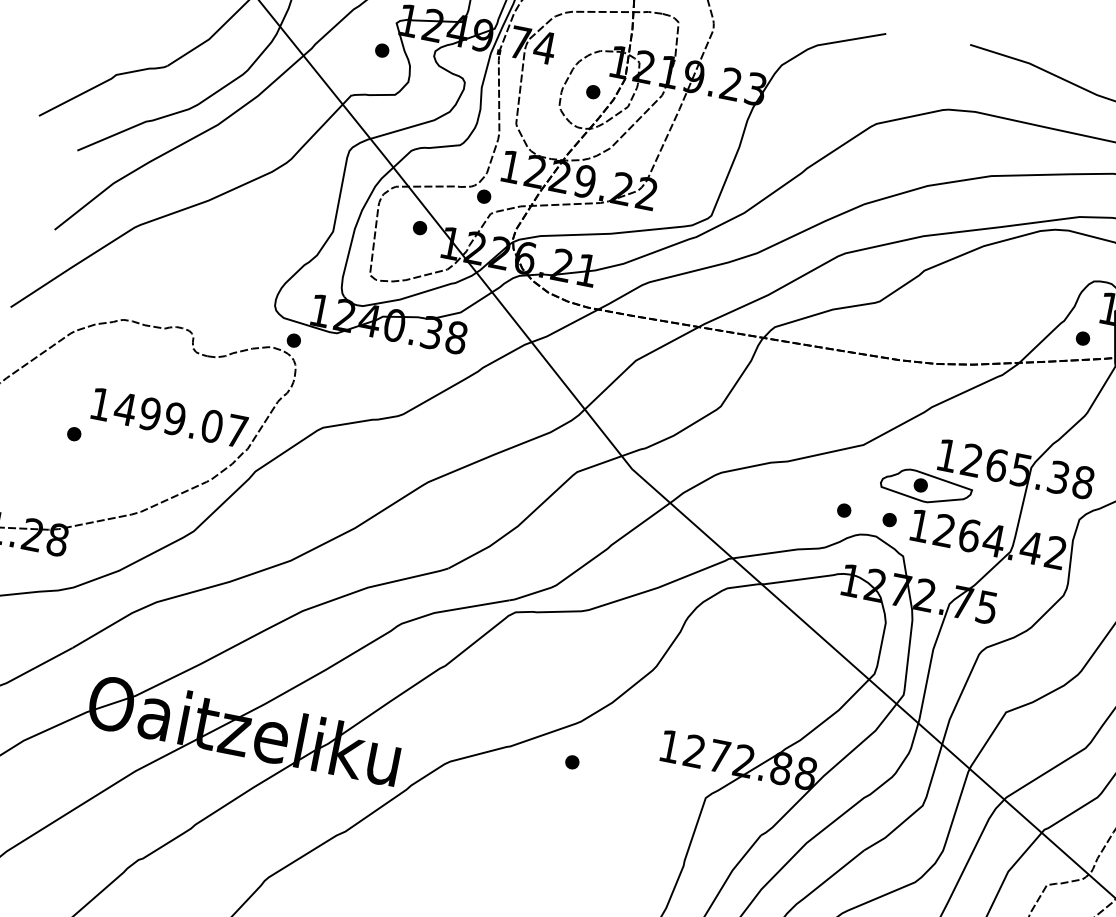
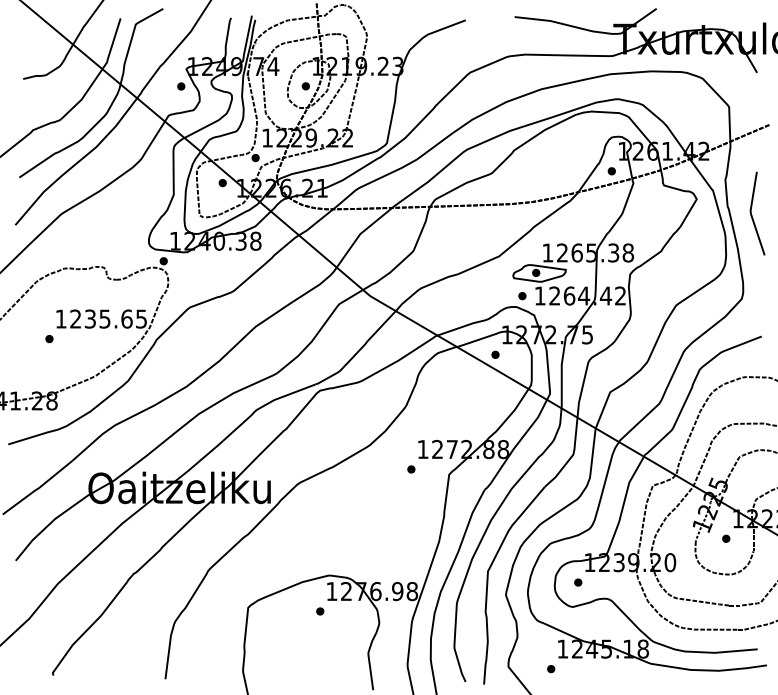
text: (179, 418) -> (107, 318), 1499.07 -> 1235.65
part: (844, 509) -> (495, 354), moved
part: (572, 762) -> (411, 469), moved

